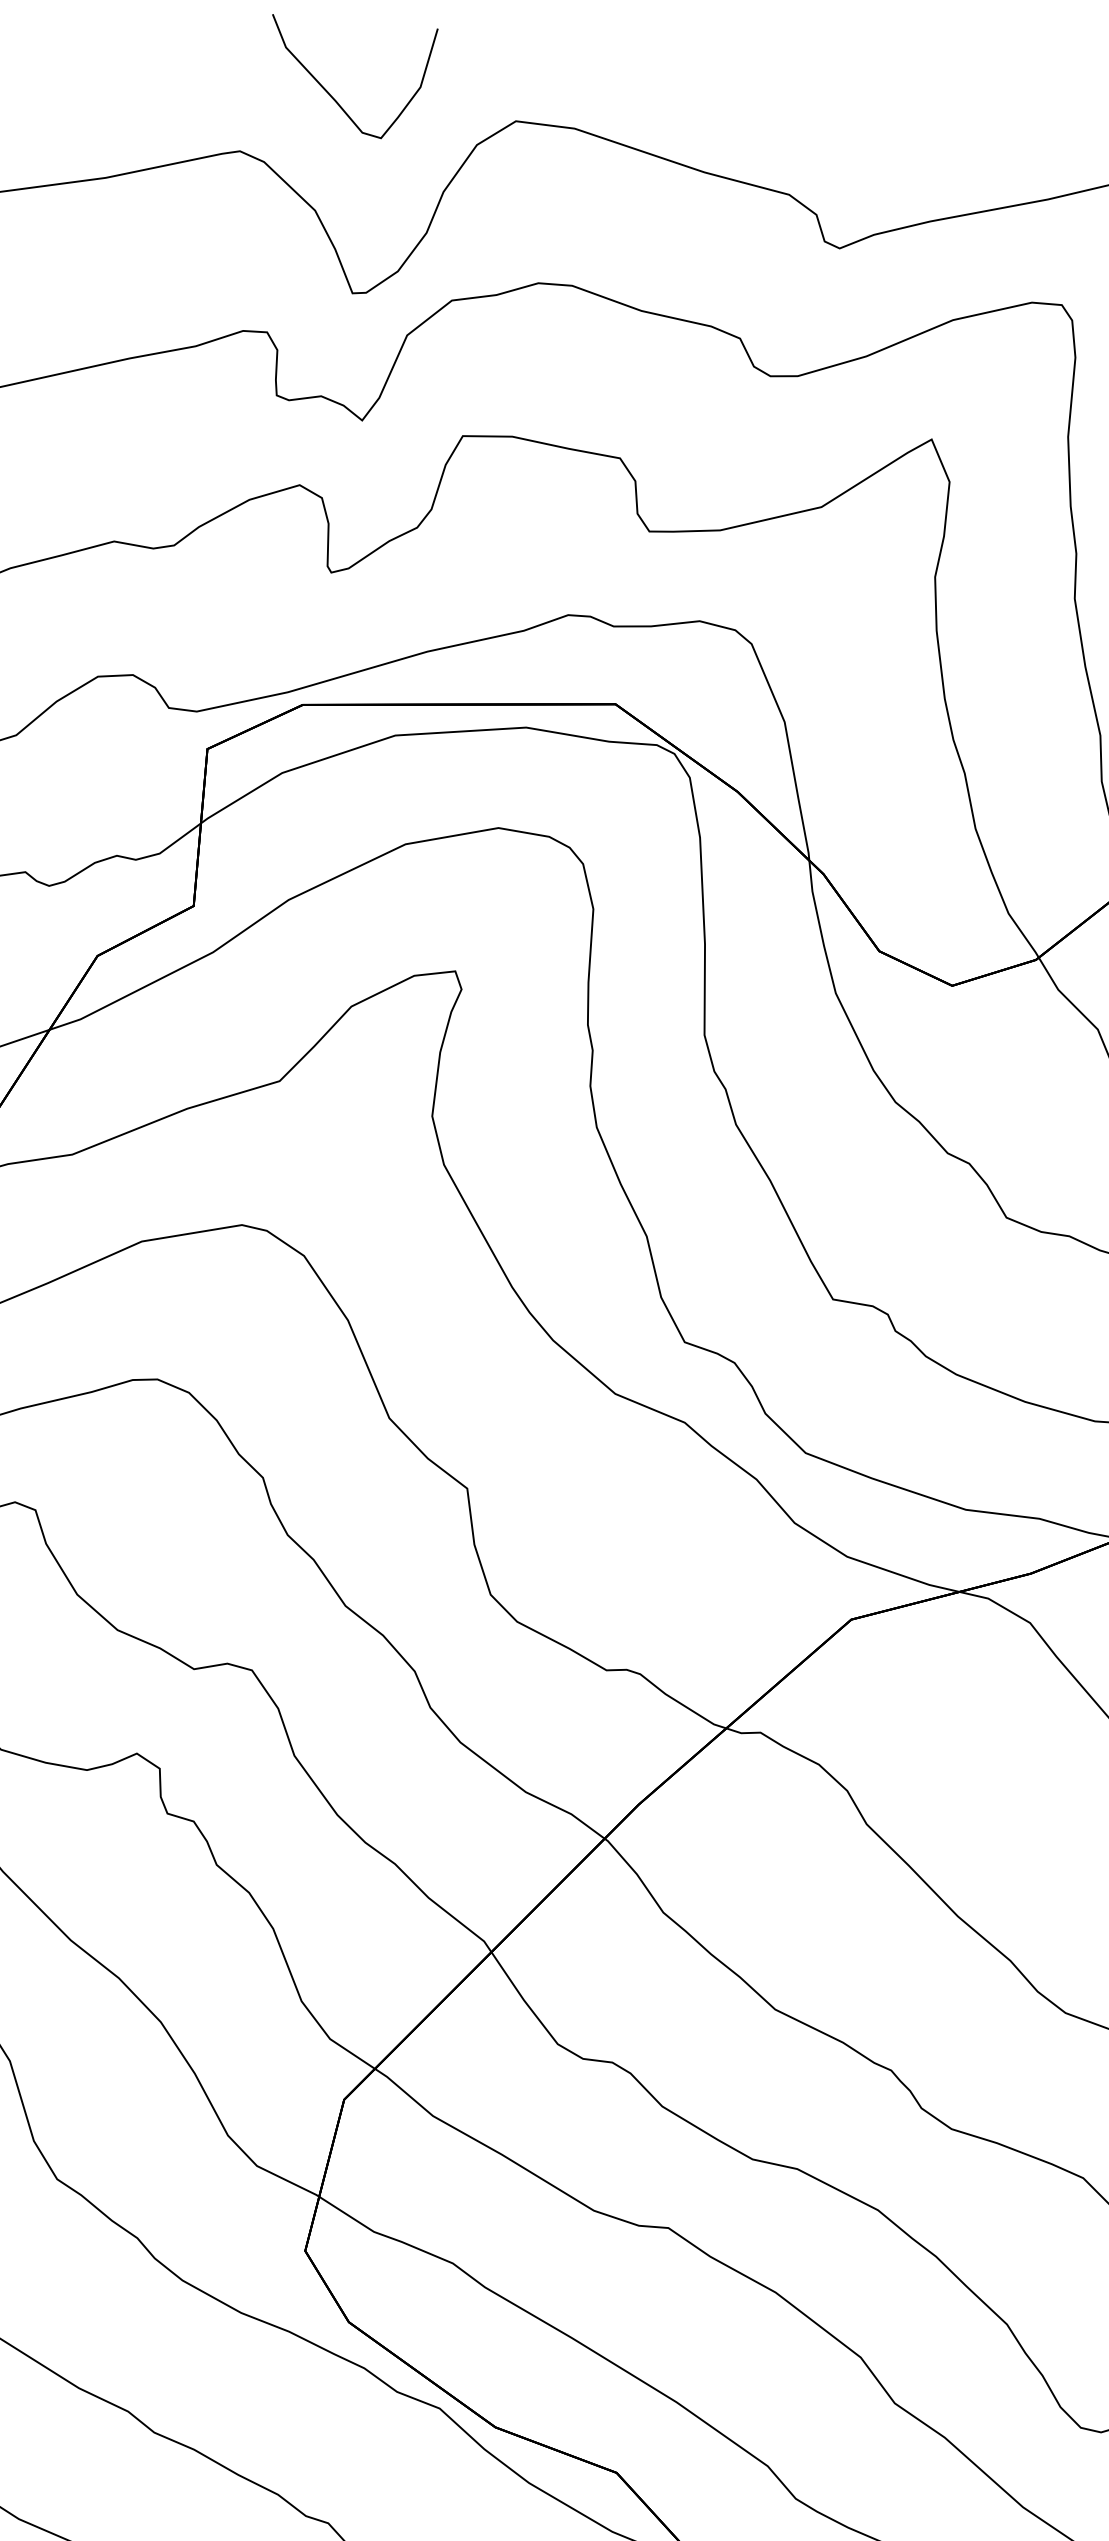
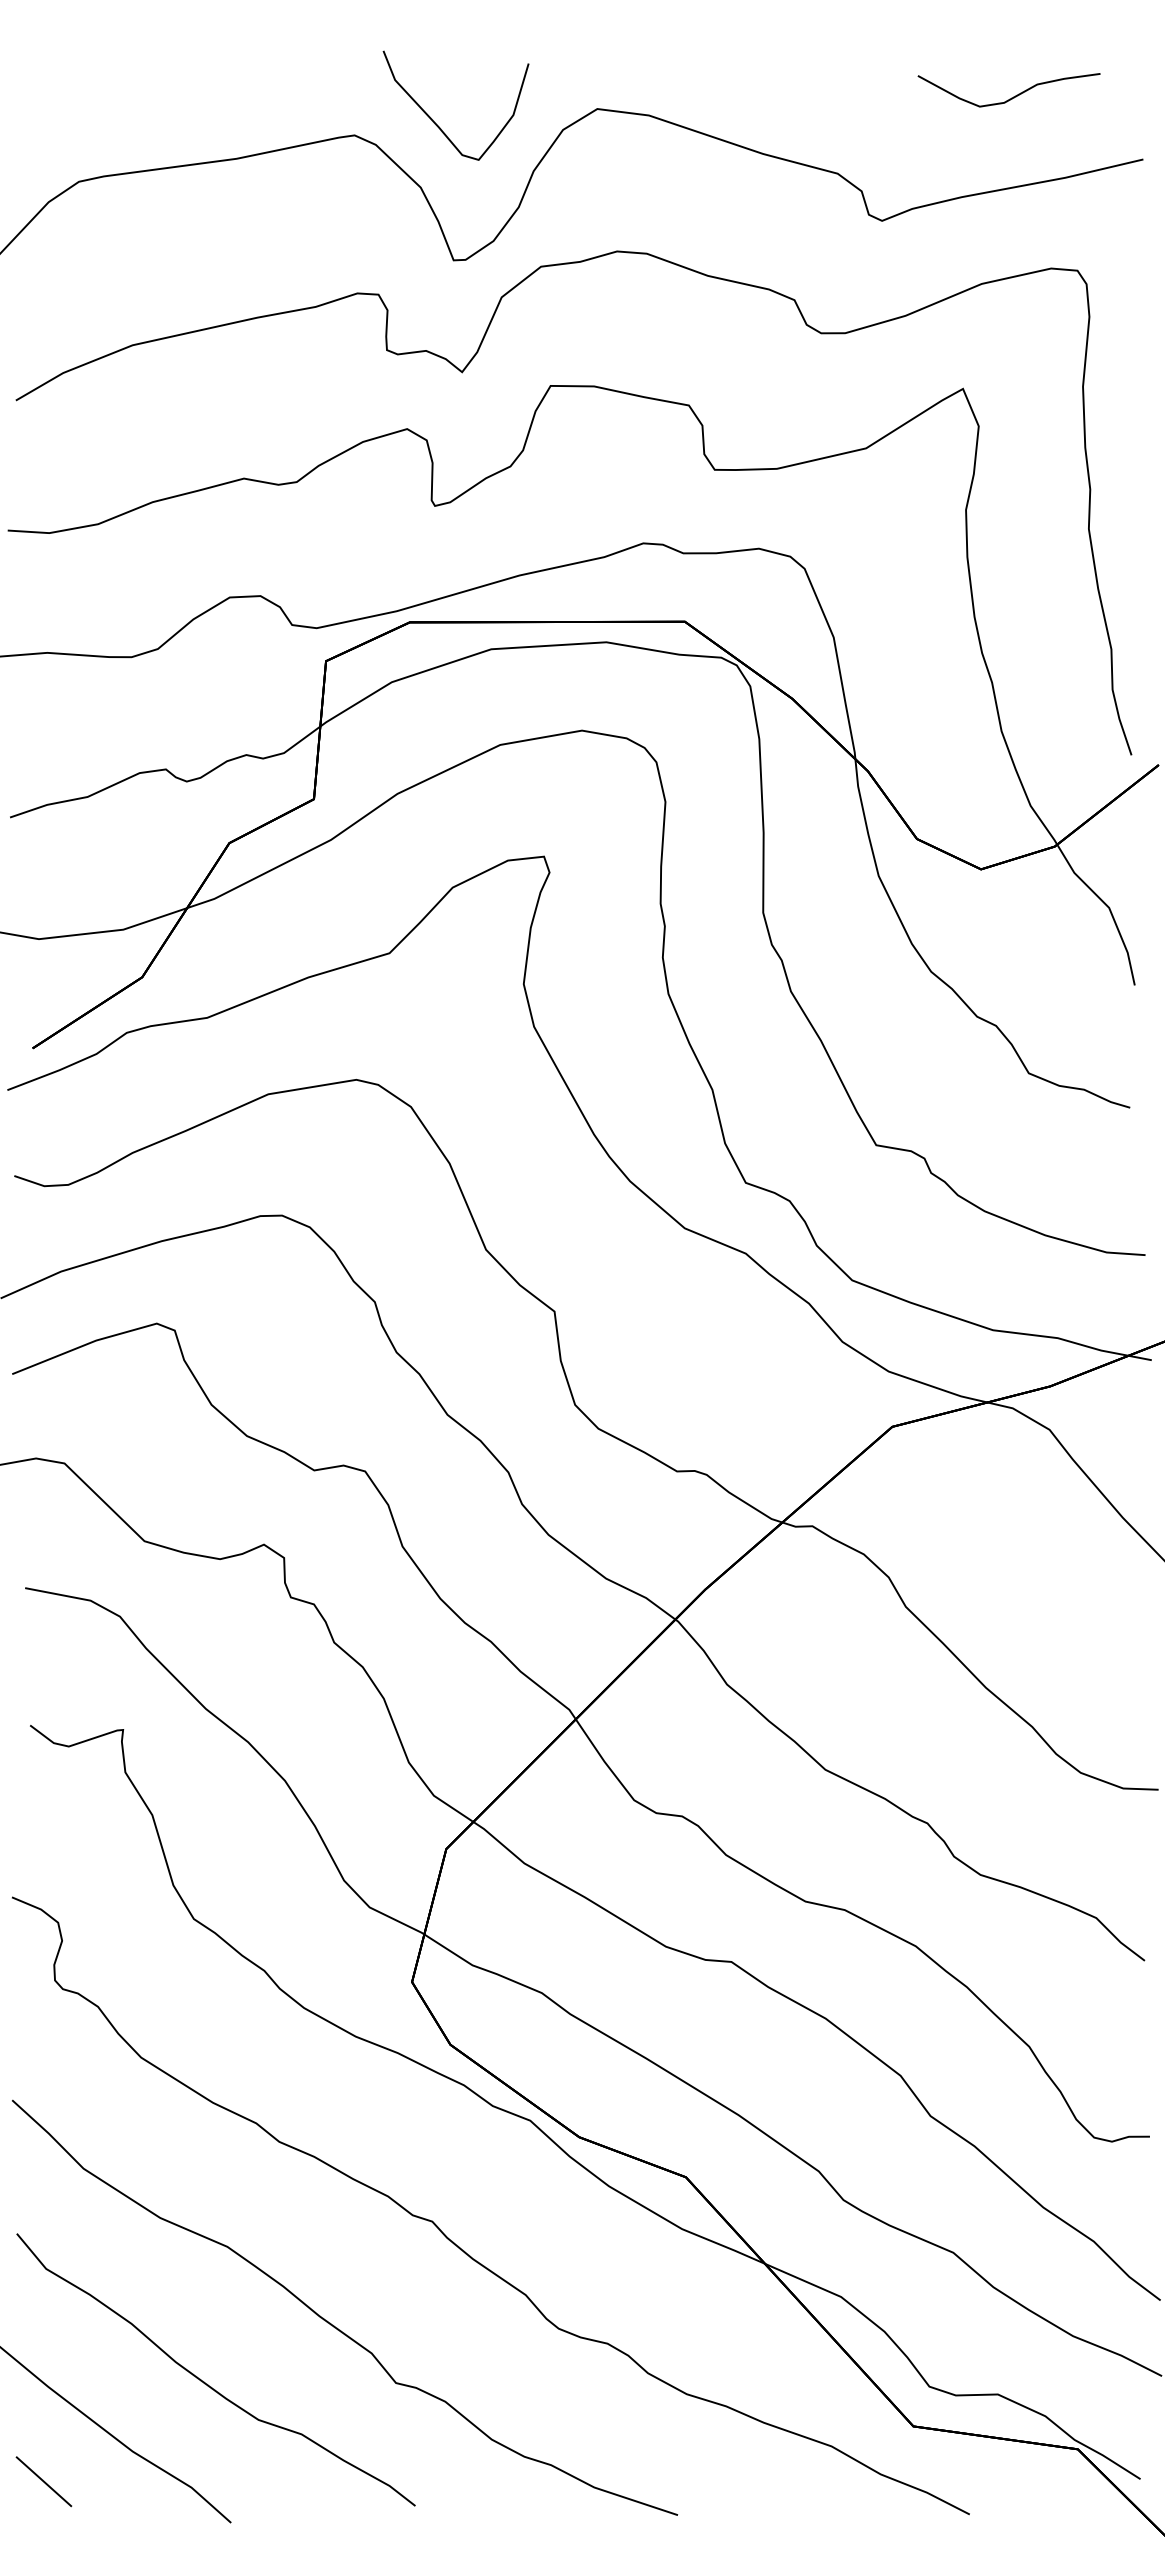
curve: (333, 96) -> (436, 123), moved
curve: (986, 108) -> (1011, 97), added

